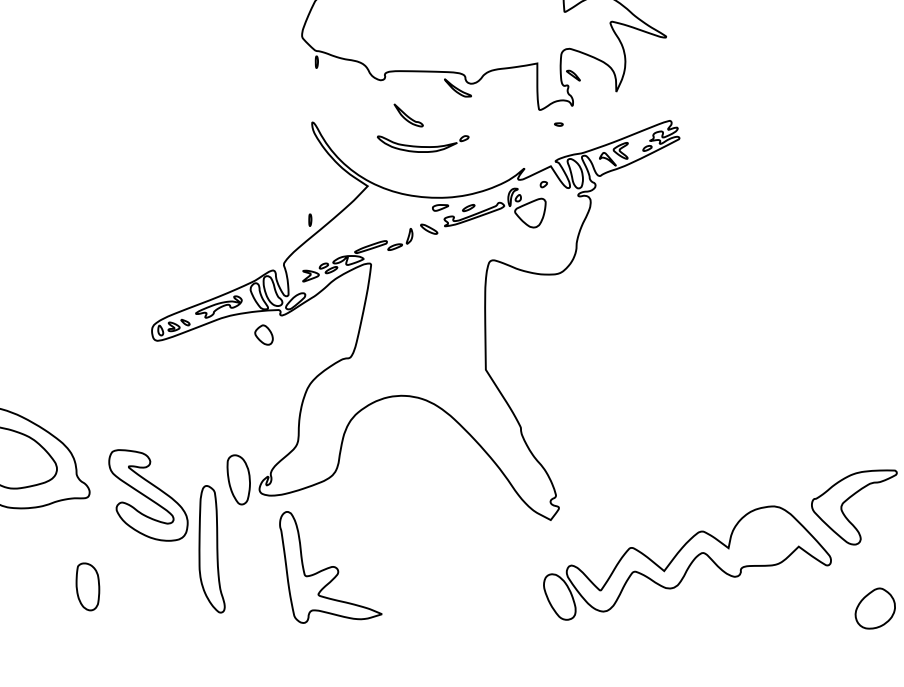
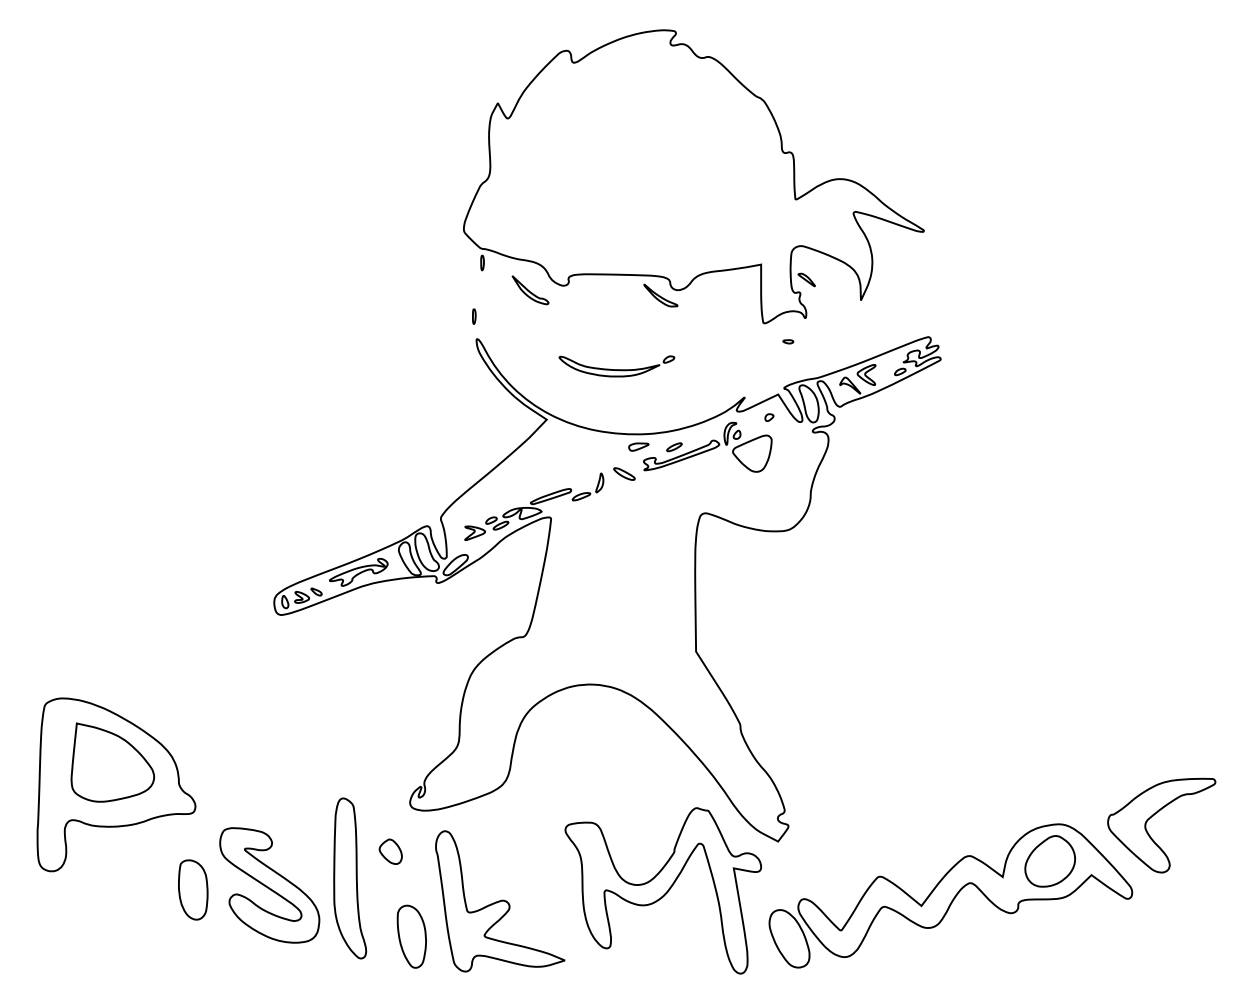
part: (408, 115) -> (530, 290), moved
part: (310, 220) -> (474, 316), moved
part: (263, 334) -> (390, 851), moved
part: (238, 479) -> (411, 936), moved
part: (148, 495) -> (269, 885), moved
part: (459, 558) -> (662, 890), added
part: (88, 586) -> (193, 889), moved
part: (874, 608) -> (1049, 861), moved

